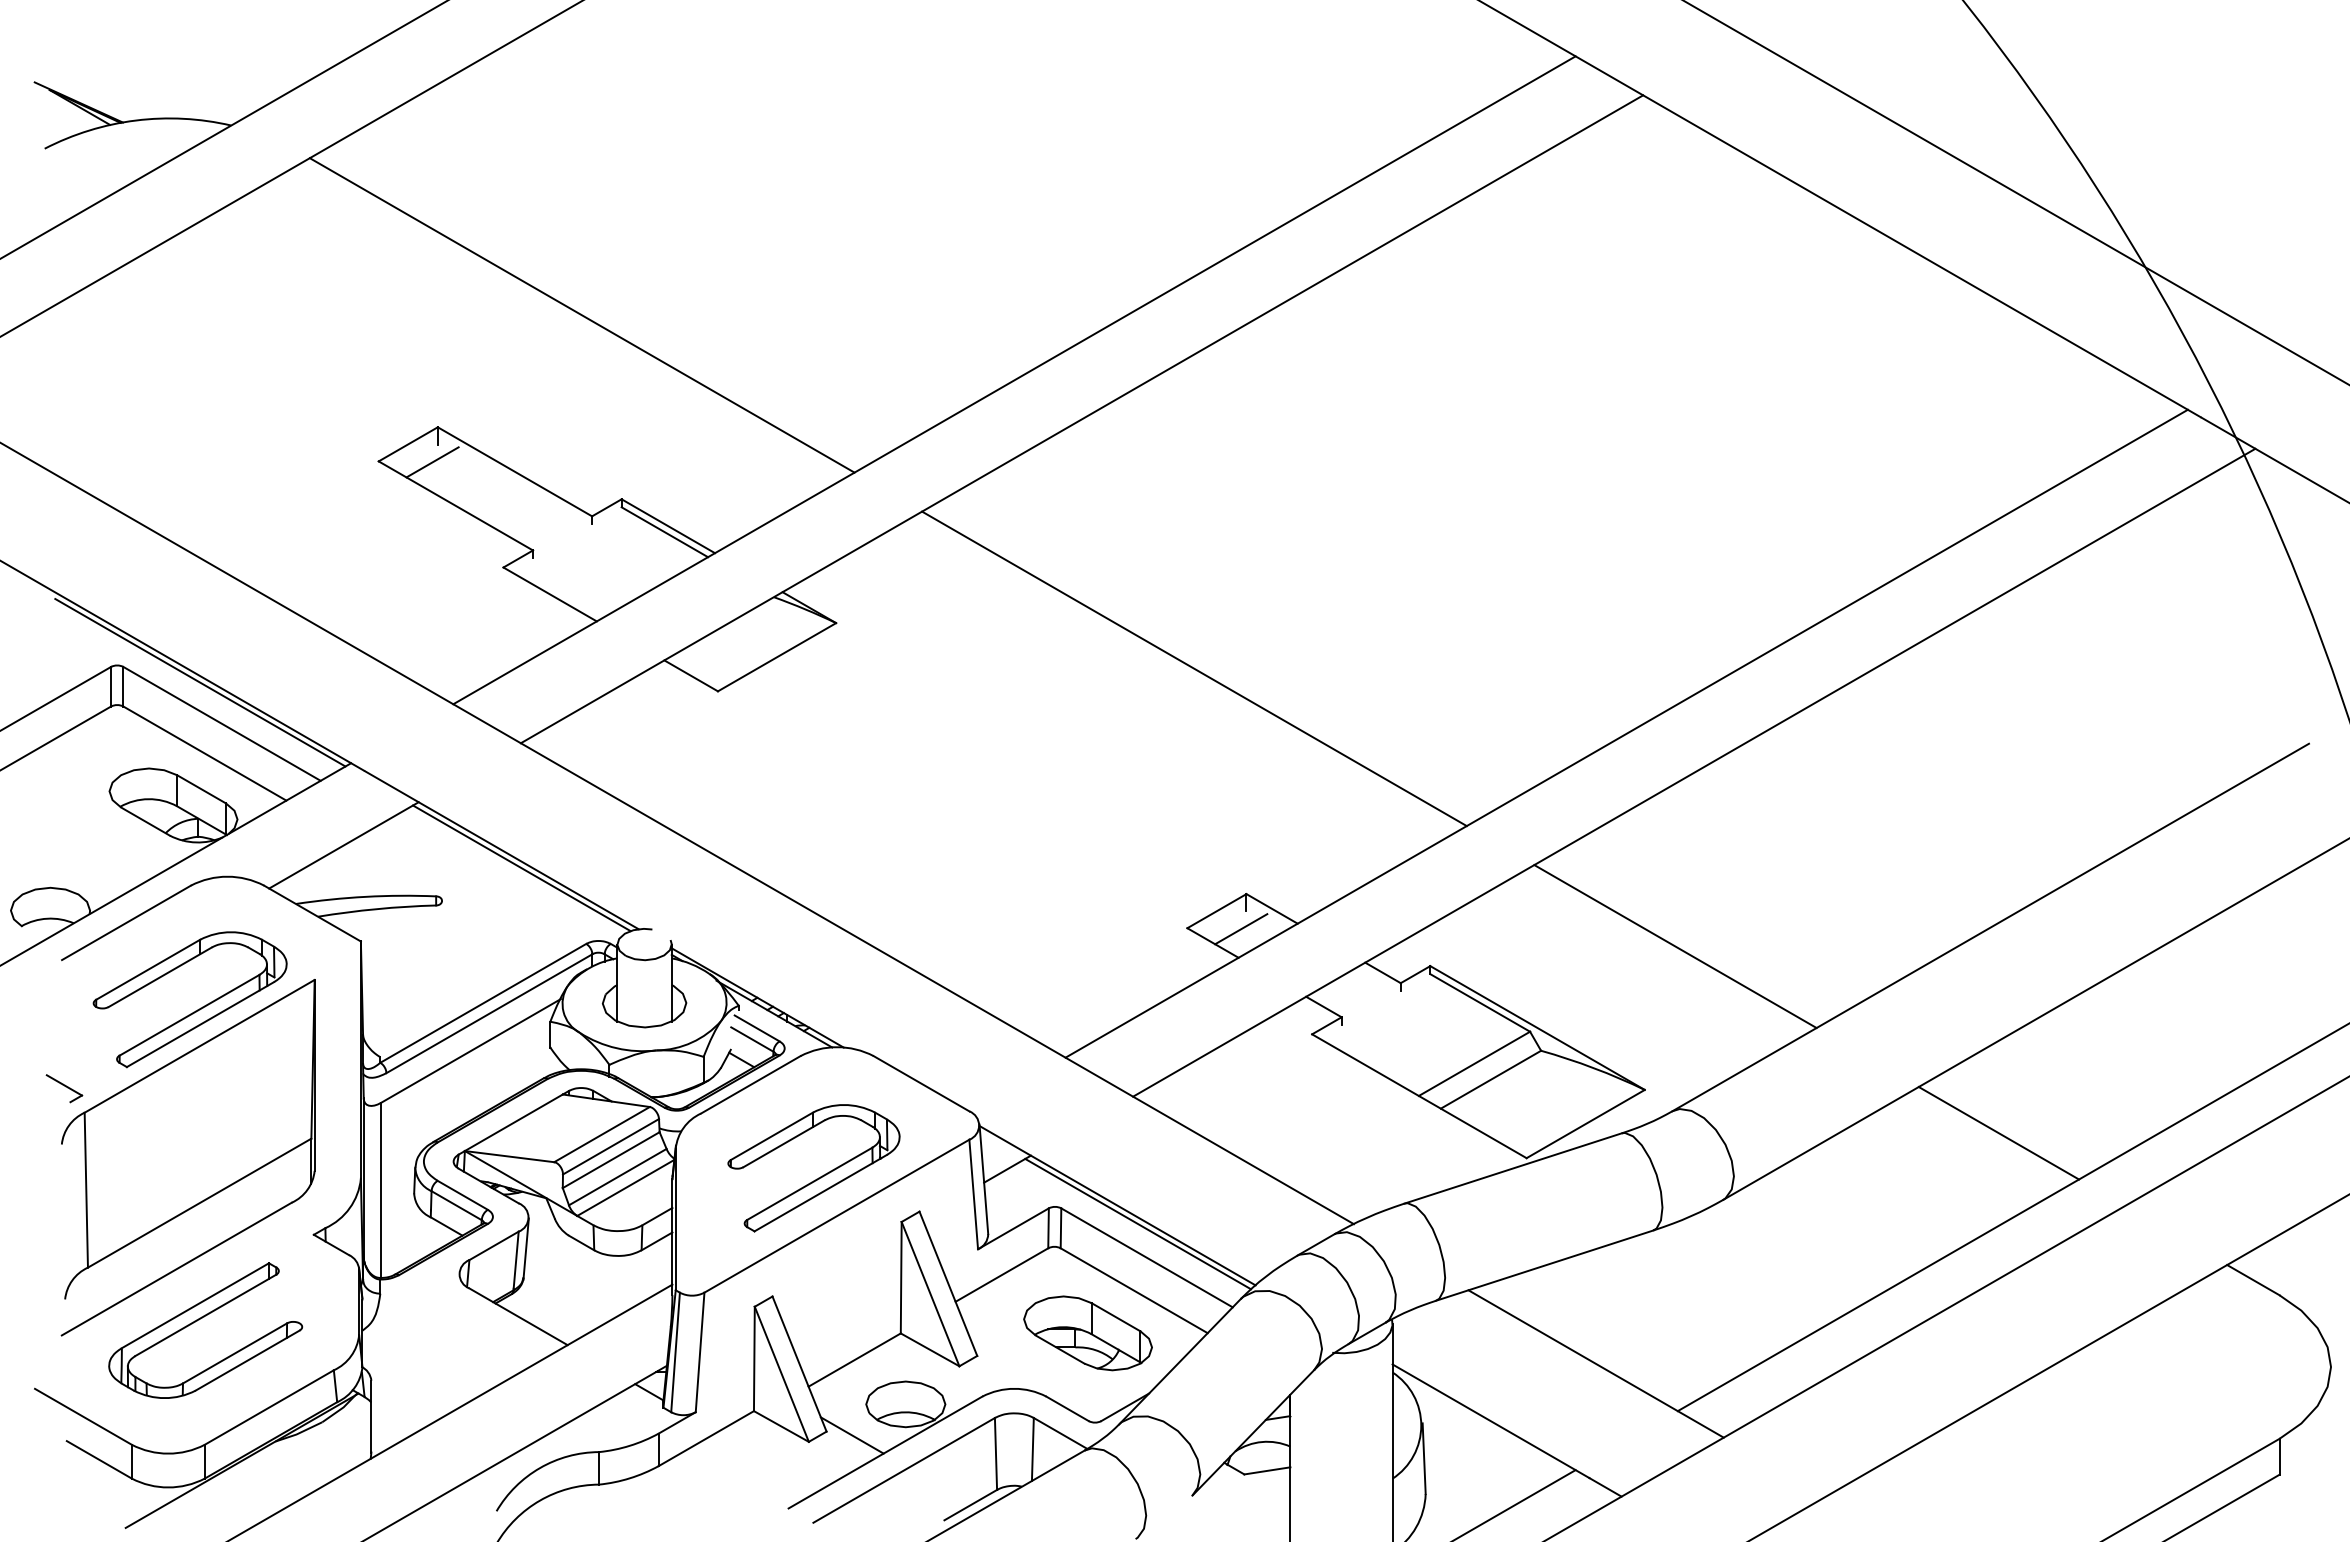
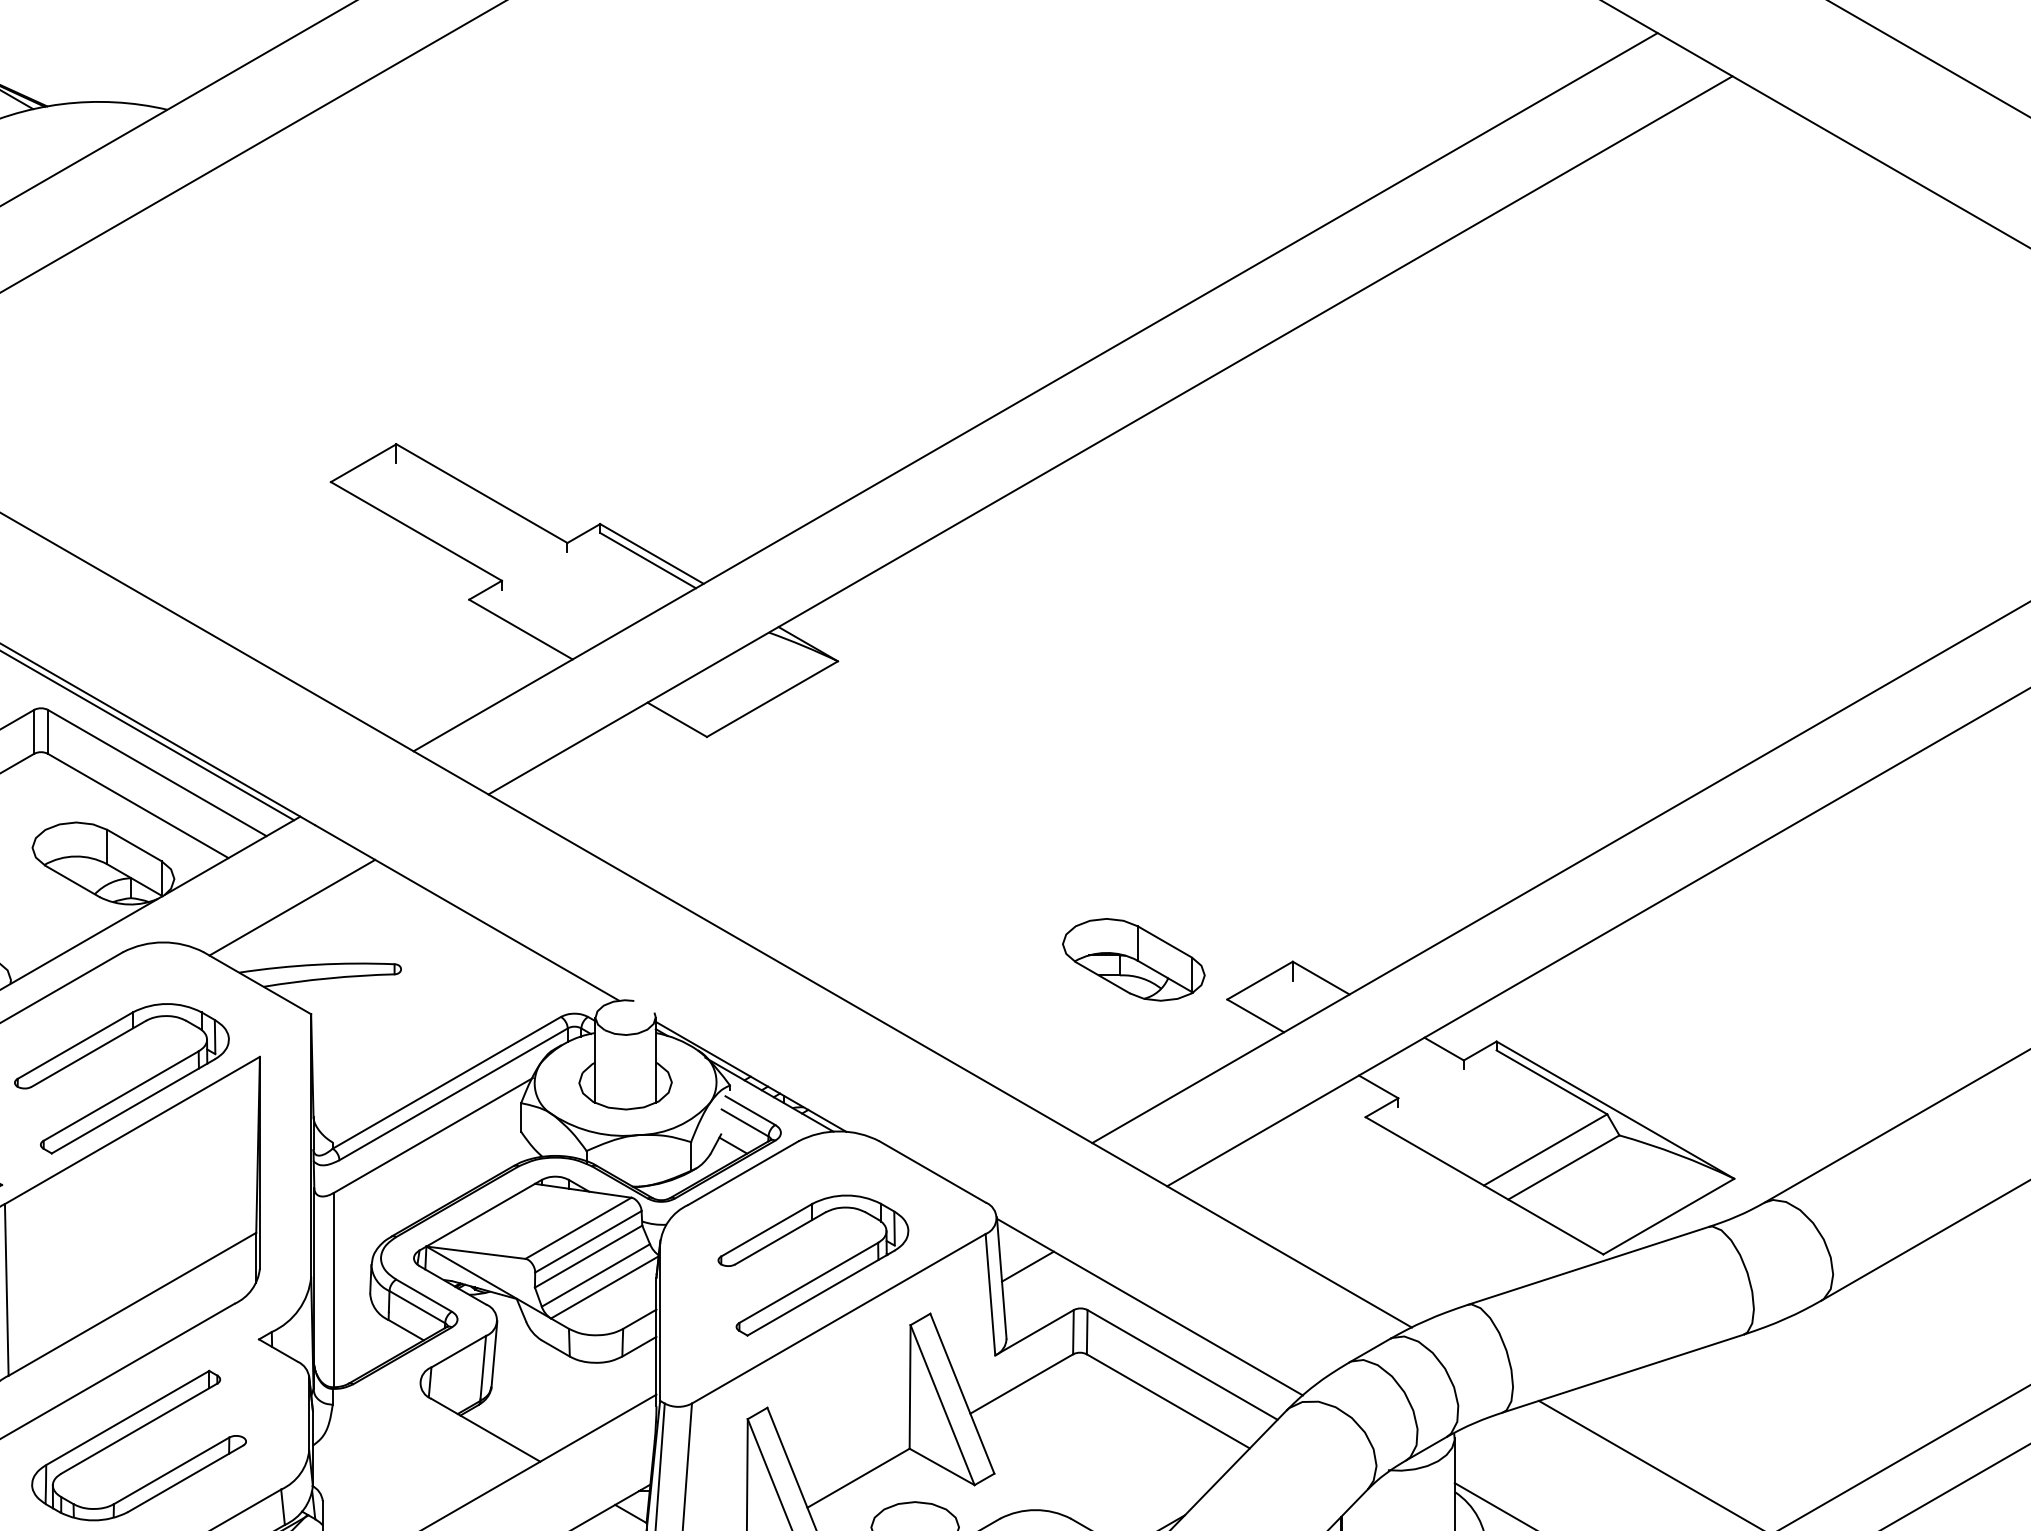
line: (581, 315) -> (555, 320), removed
line: (432, 462) -> (390, 483), removed
line: (1194, 668) -> (1235, 711), removed
line: (521, 868) -> (489, 933), removed
line: (1241, 929) -> (1287, 1000), removed
line: (1675, 946) -> (1768, 1019), removed
line: (1138, 1223) -> (1173, 1326), removed
part: (1087, 1333) -> (1133, 959), moved

